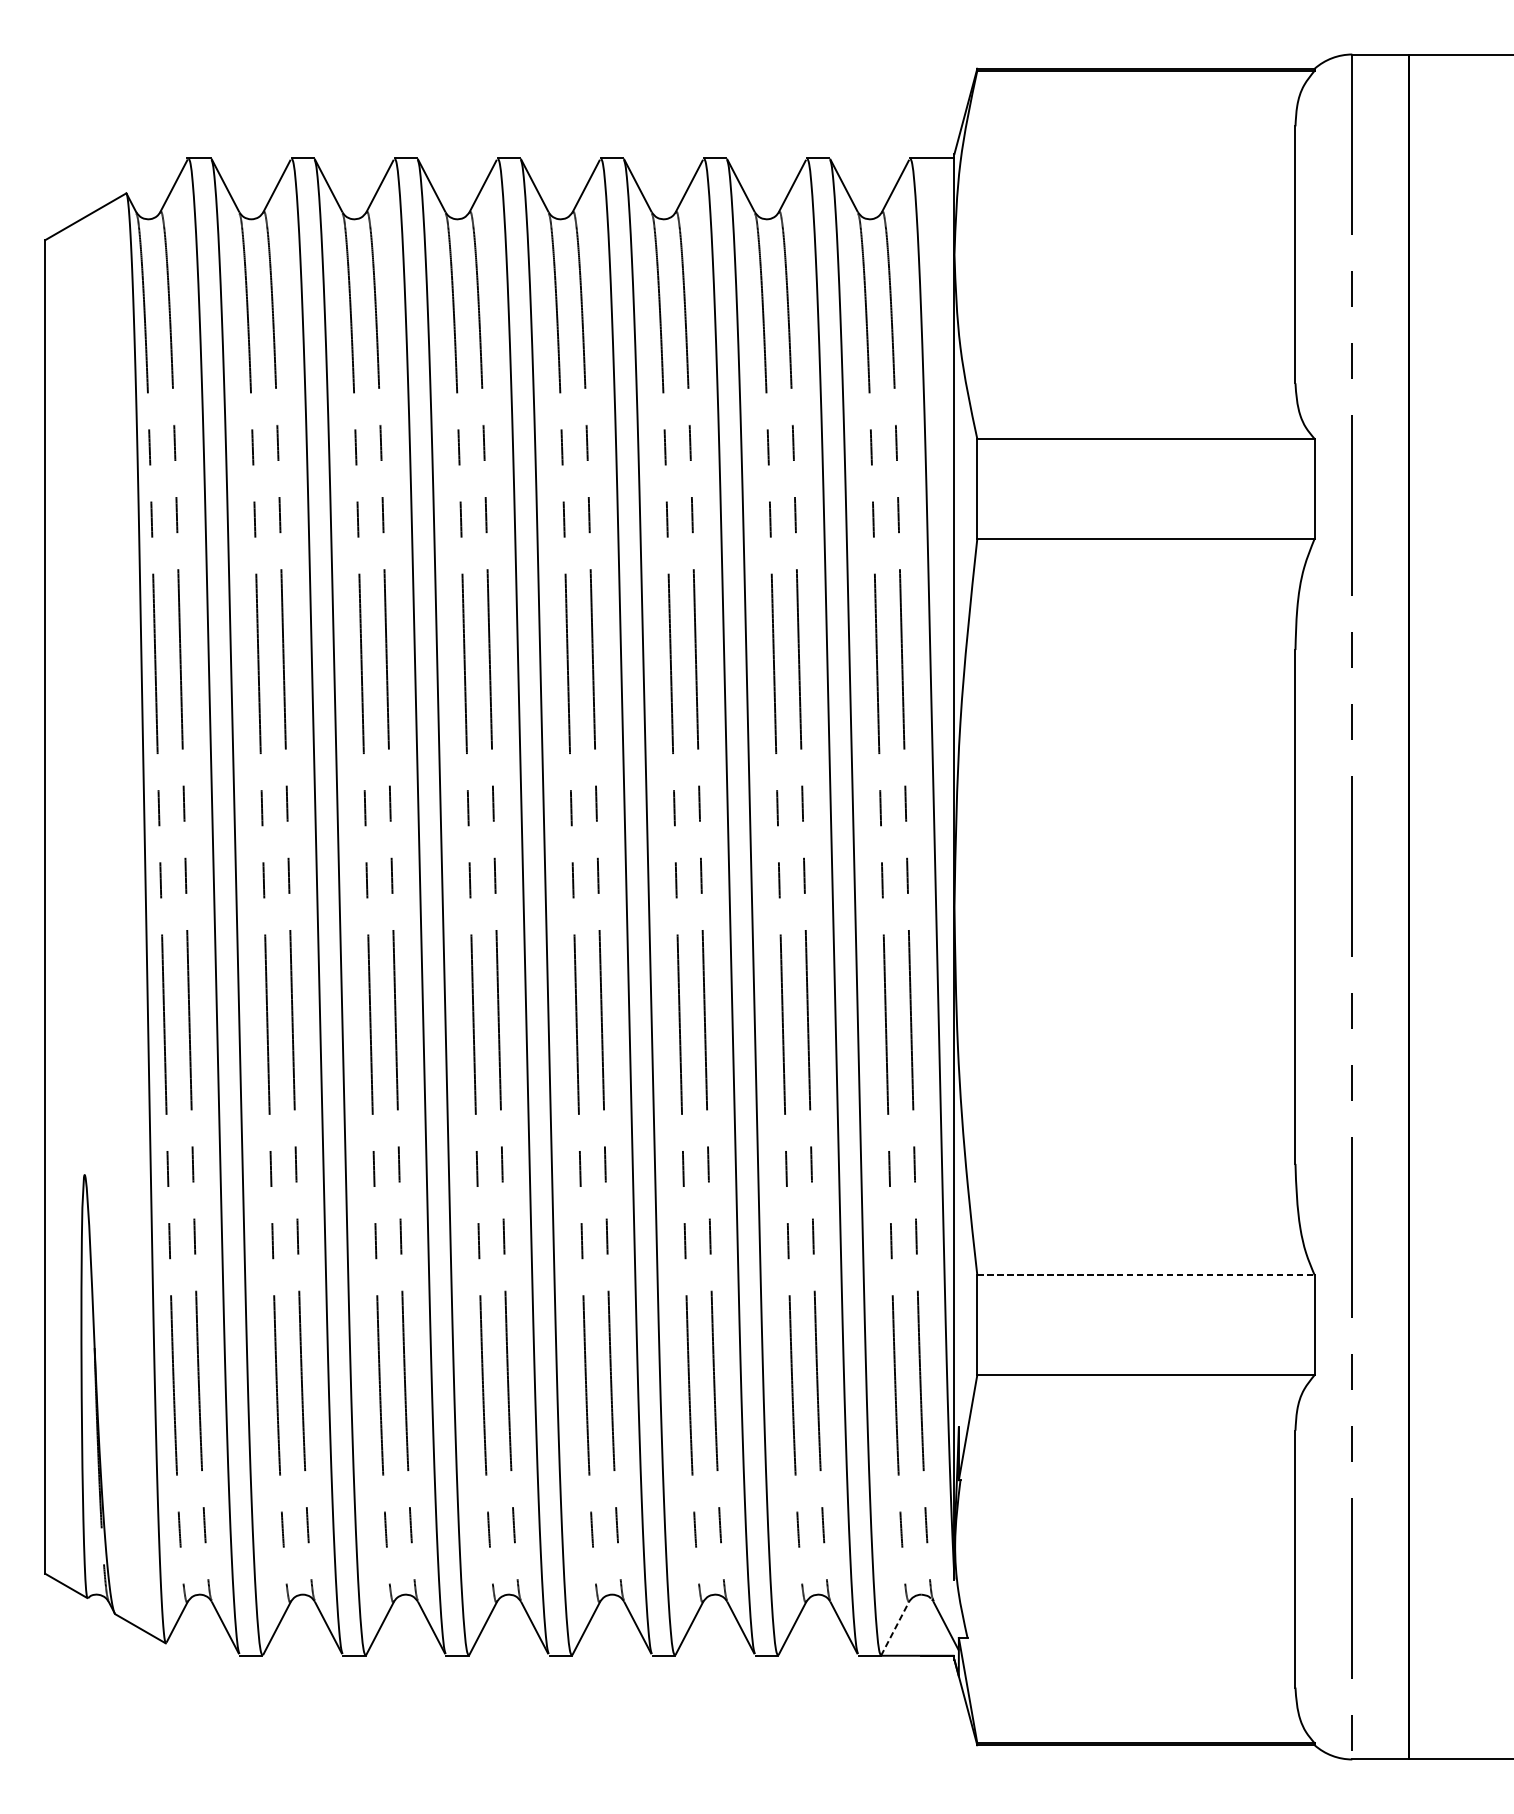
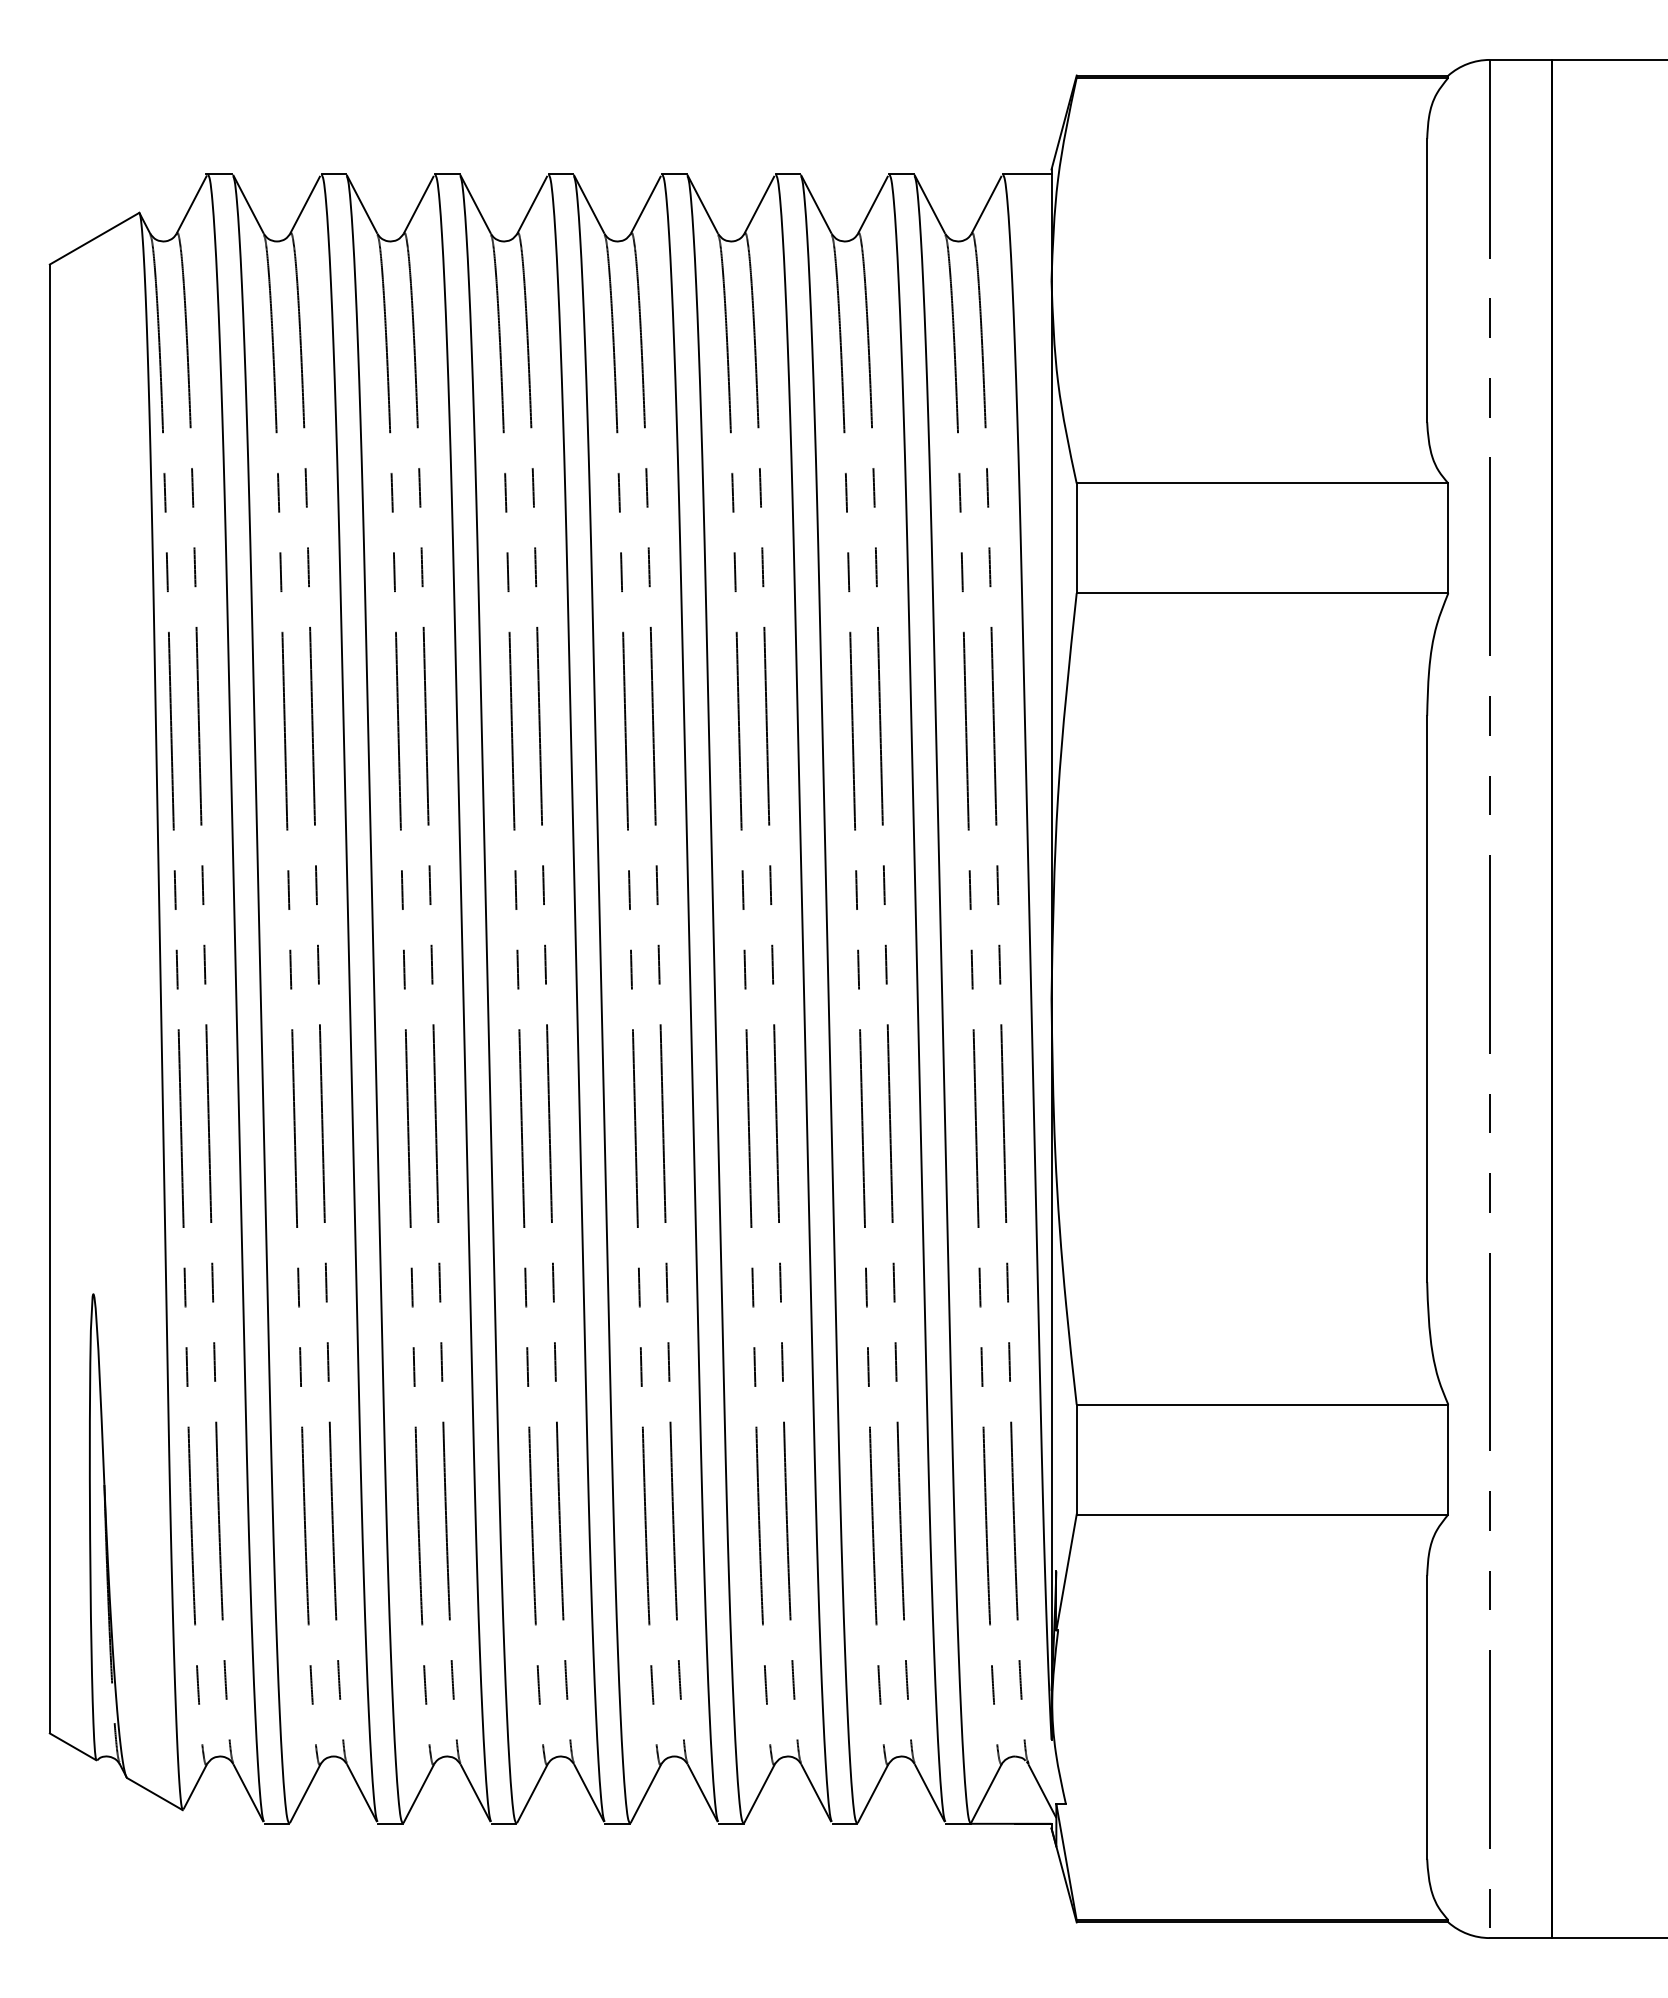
line: (1145, 1275) -> (1262, 1404), dashed -> solid
line: (895, 1628) -> (986, 1793), dashed -> solid

